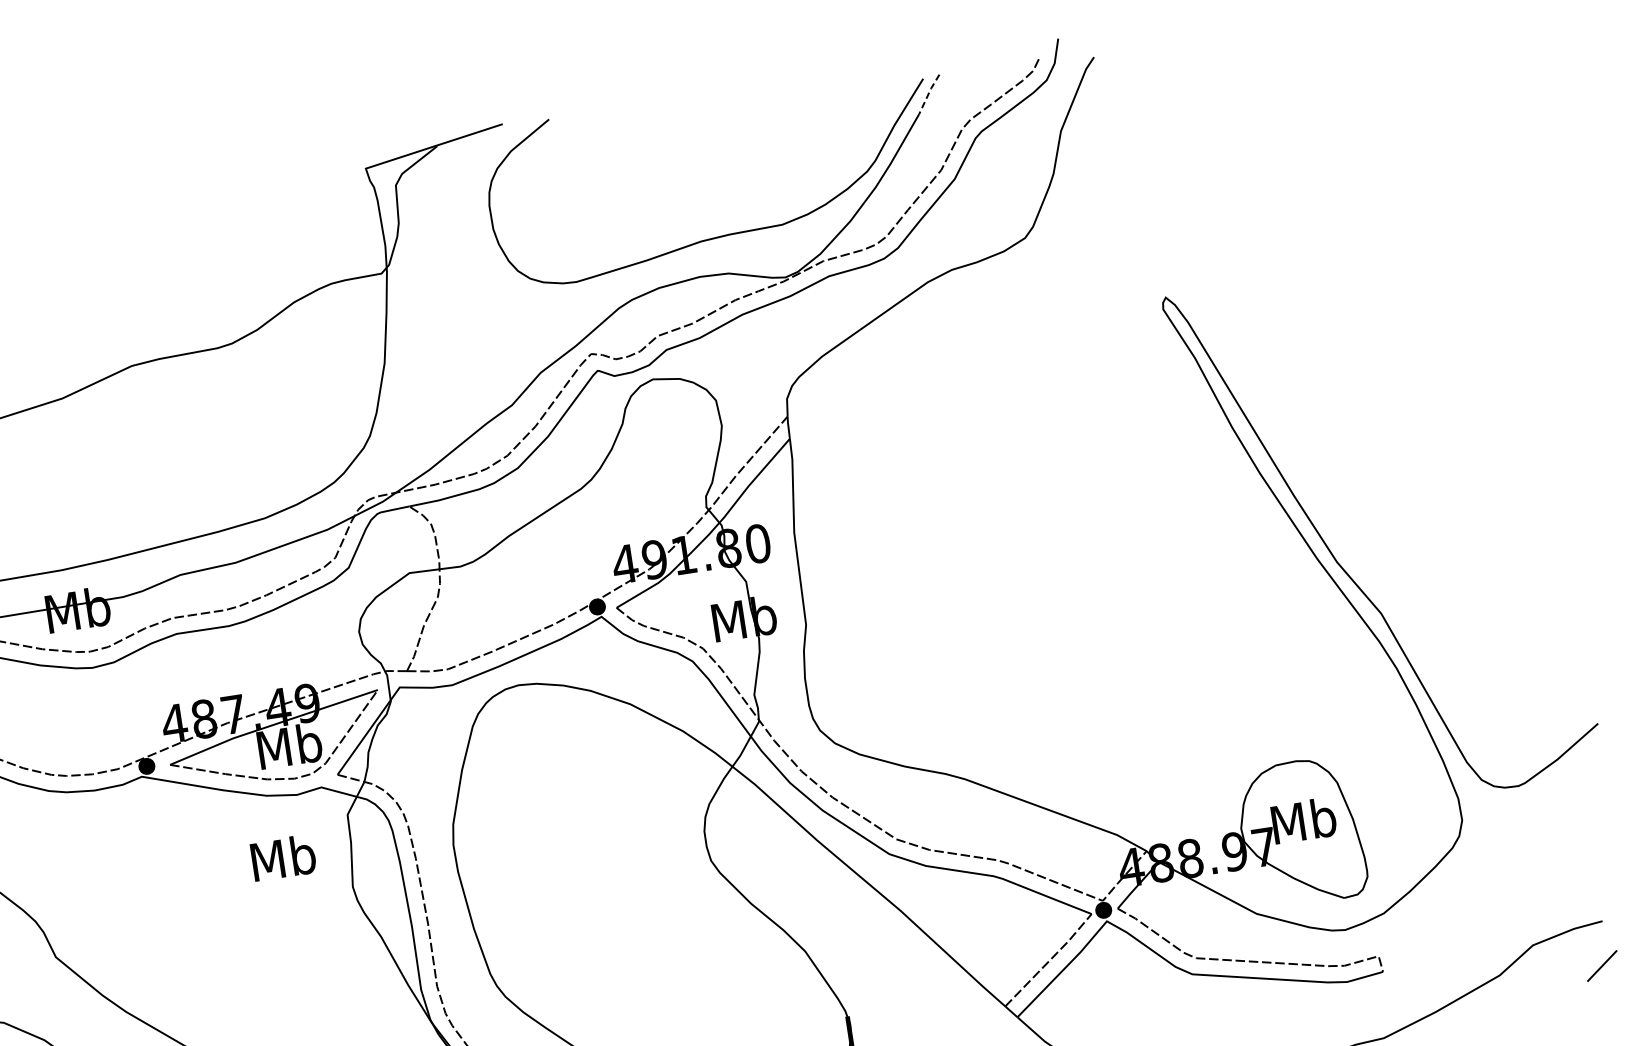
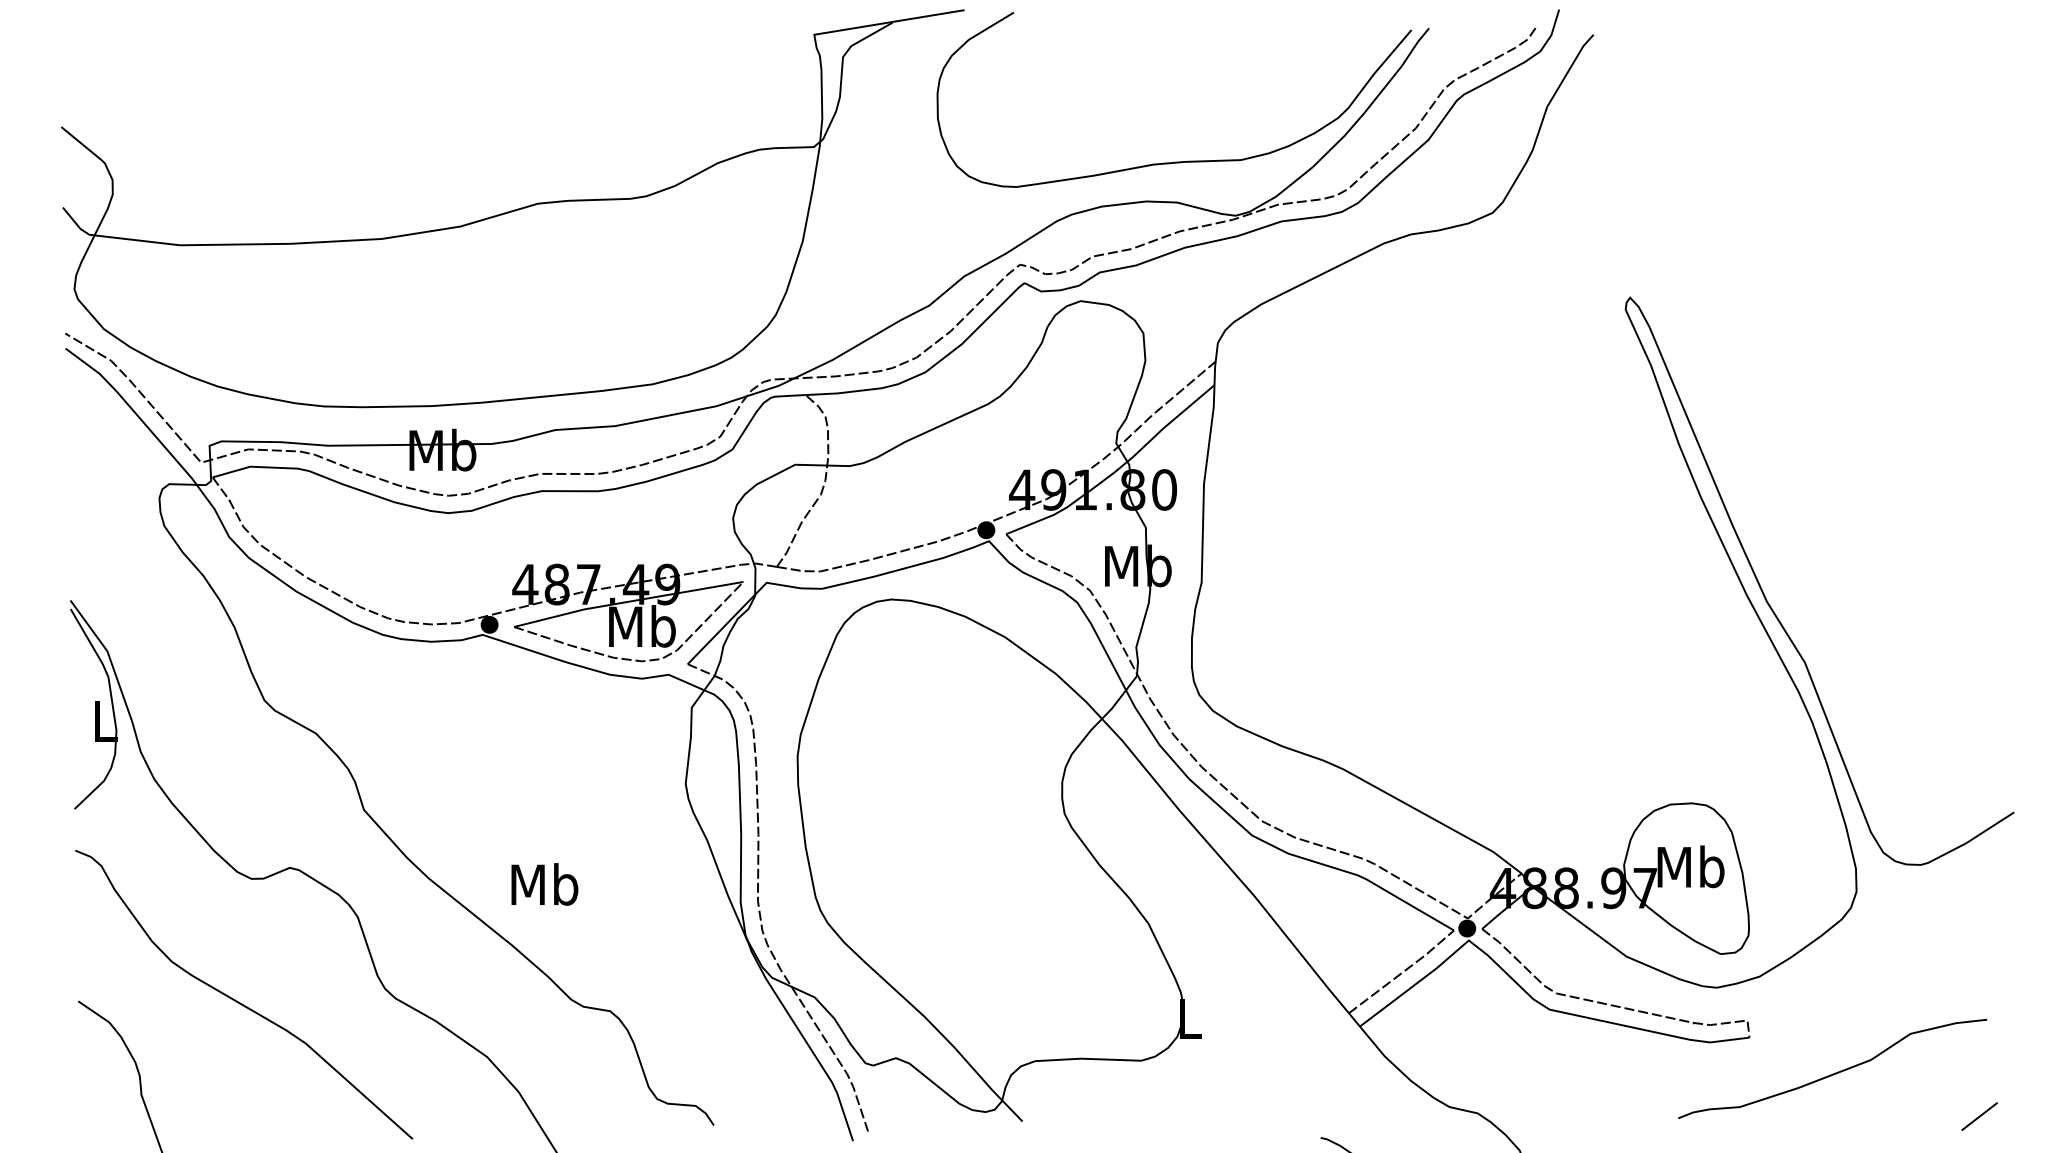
line: (928, 93) -> (1414, 46), dashed -> solid
text: (283, 858) -> (544, 884), moved
line: (1602, 966) -> (1979, 1116), moved

